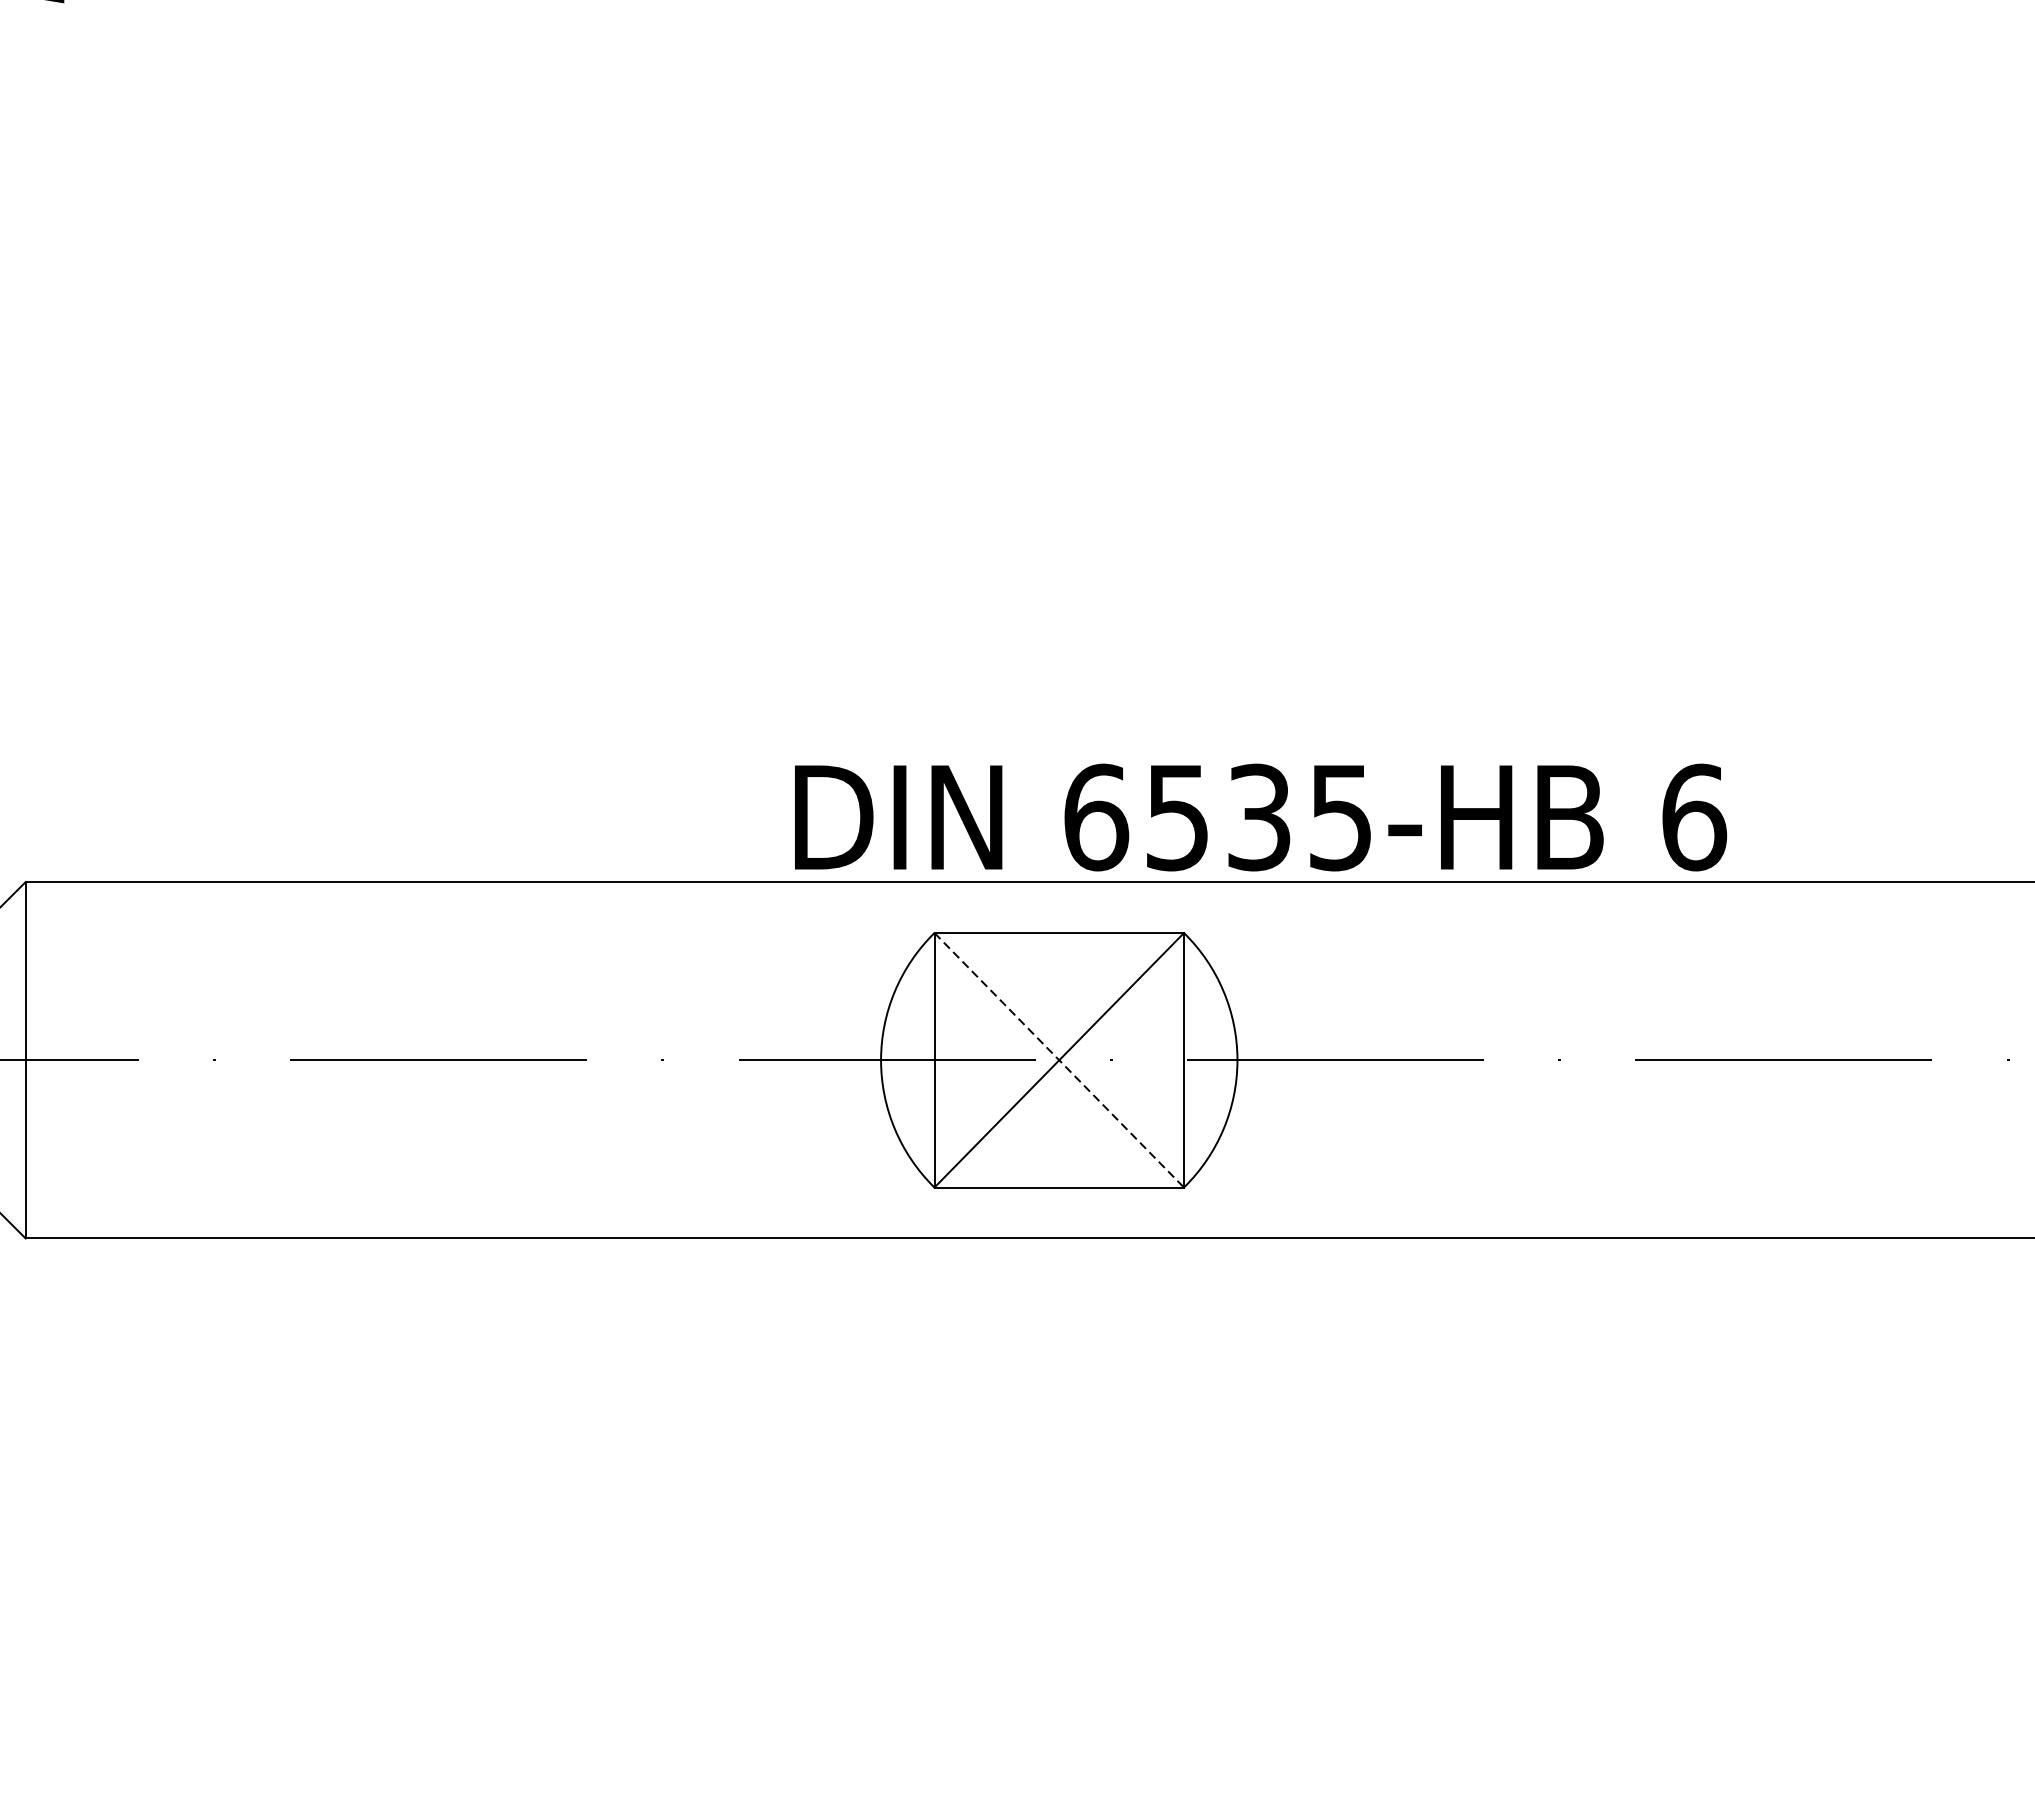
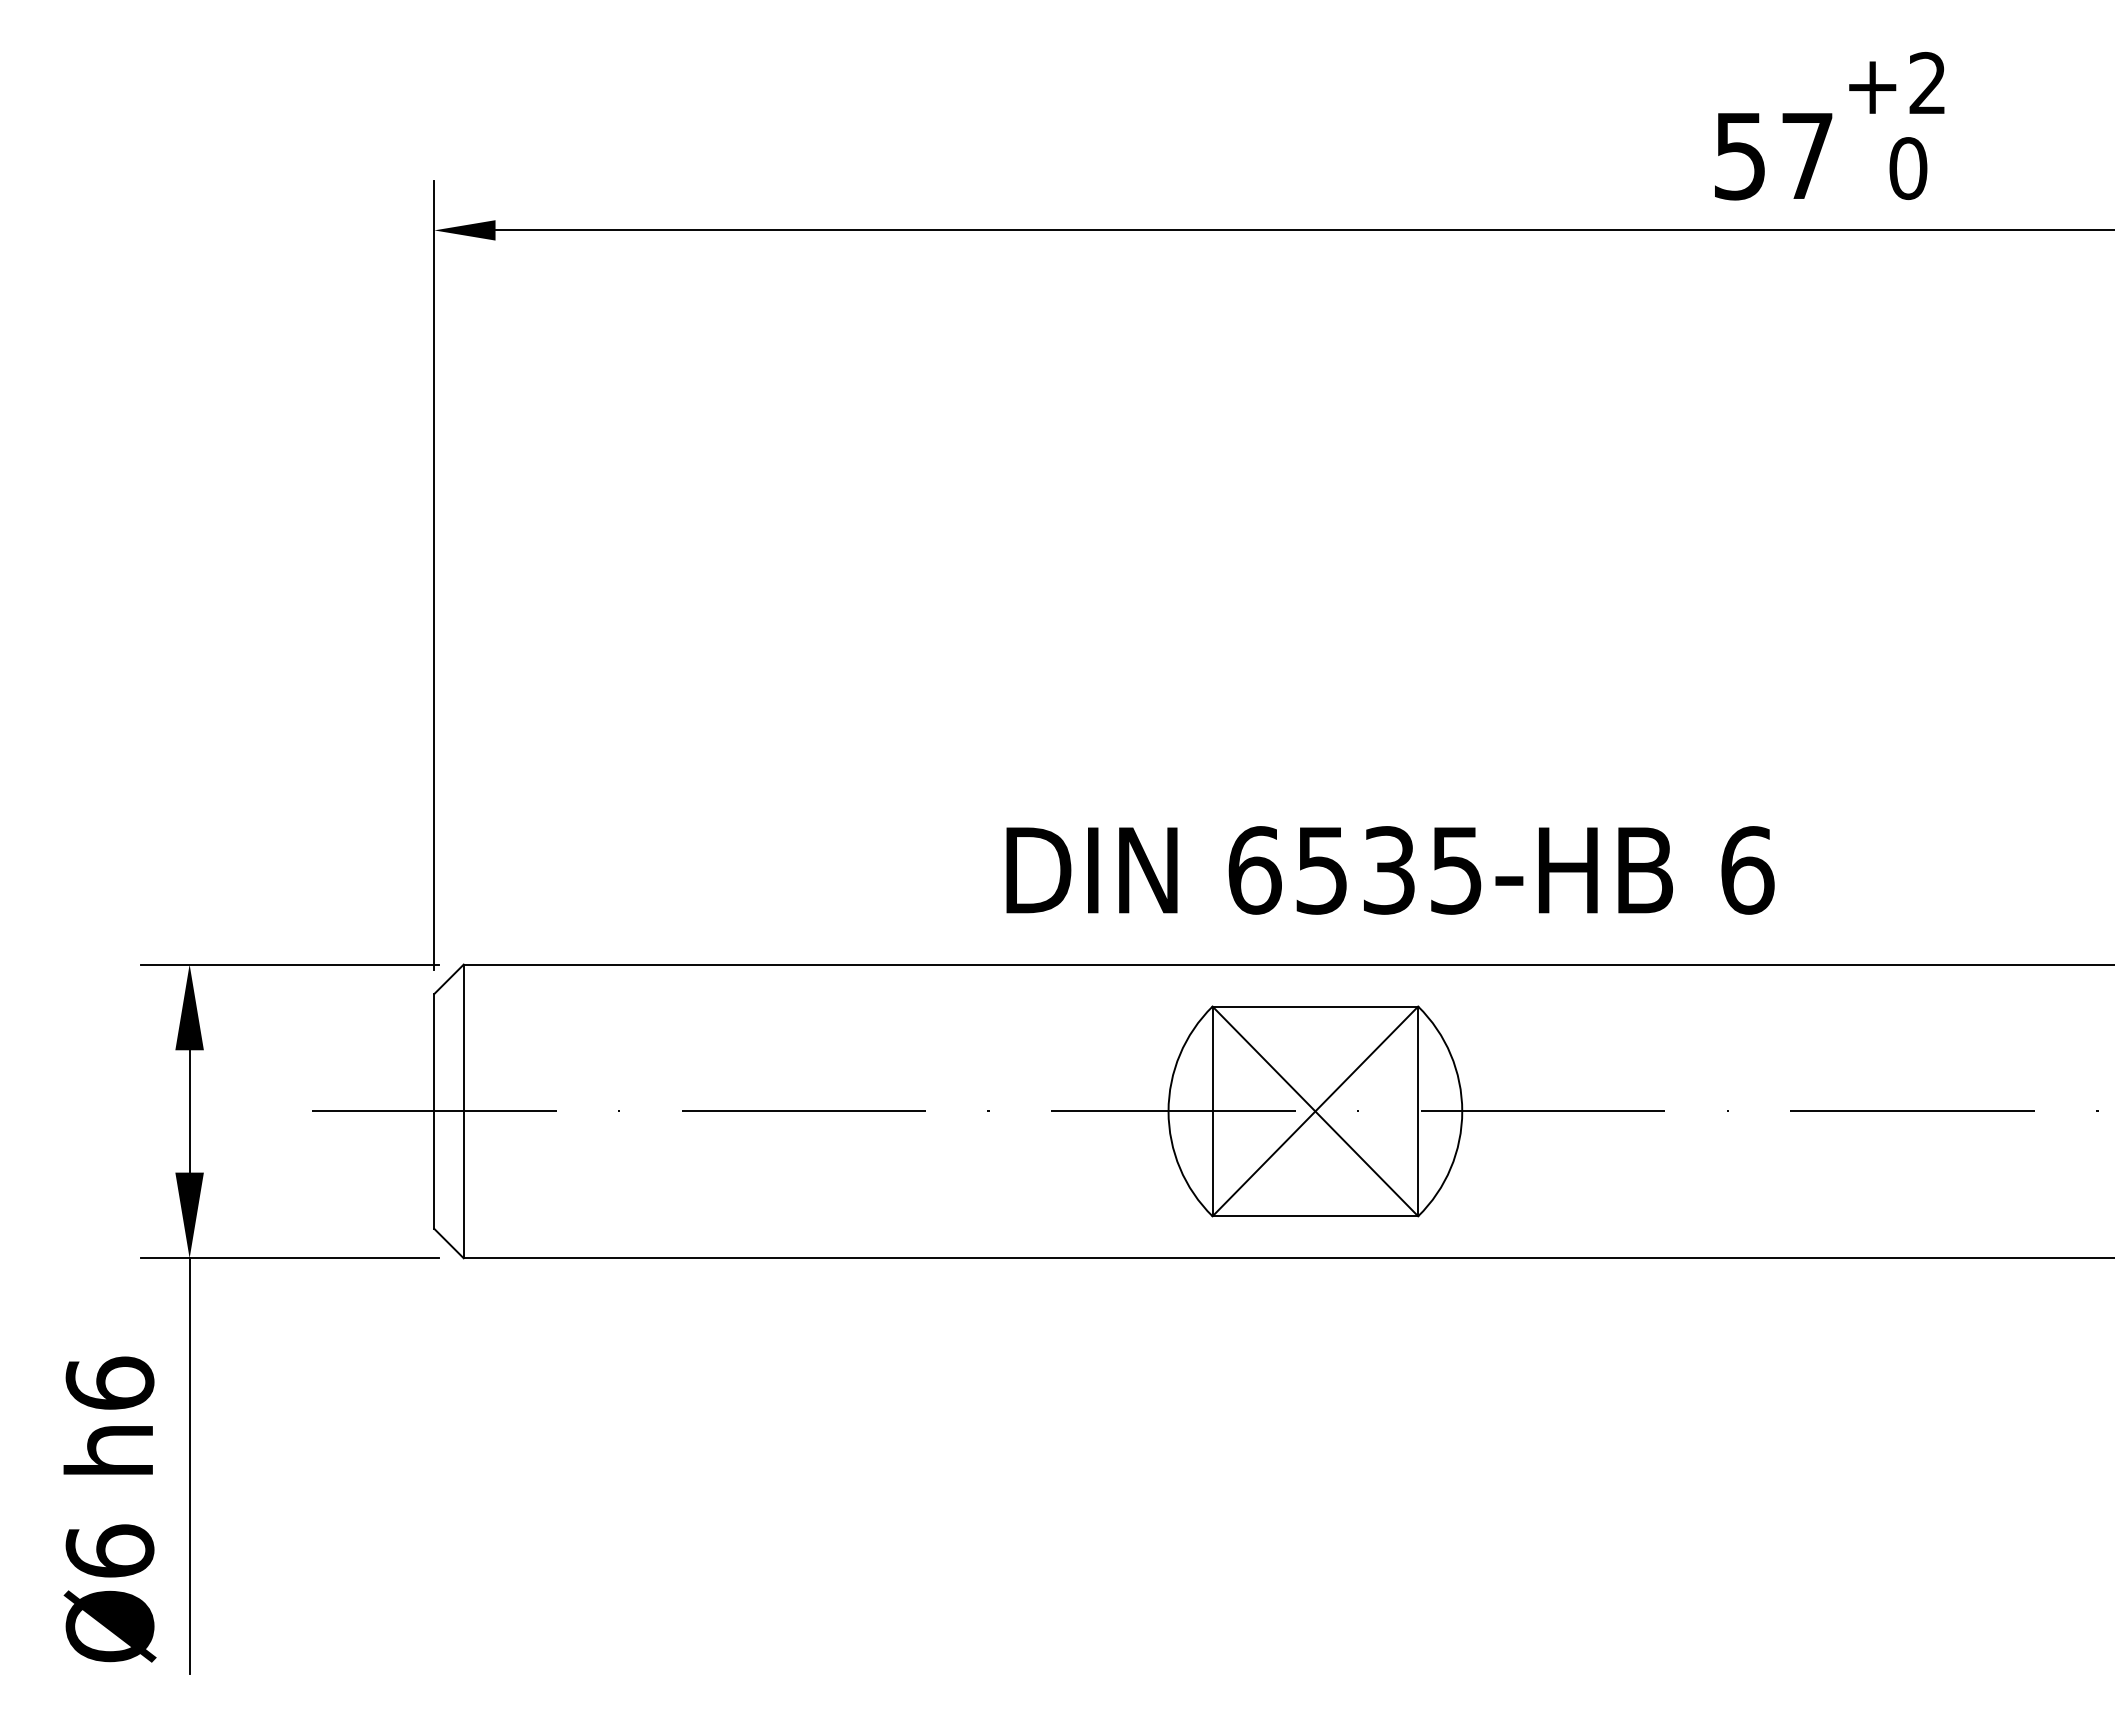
text: (1260, 817) -> (1390, 870), moved
line: (1059, 1060) -> (1315, 1111), dashed -> solid

